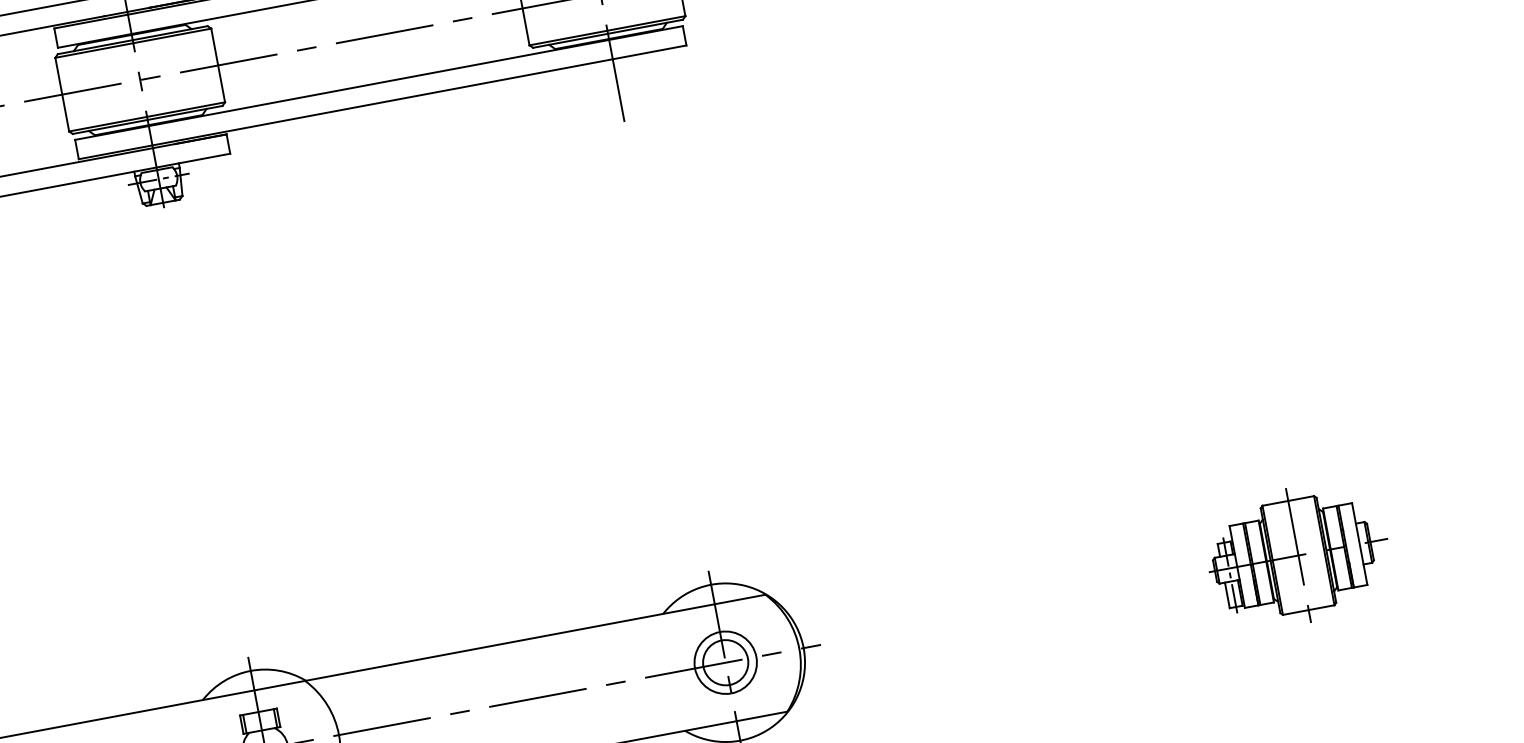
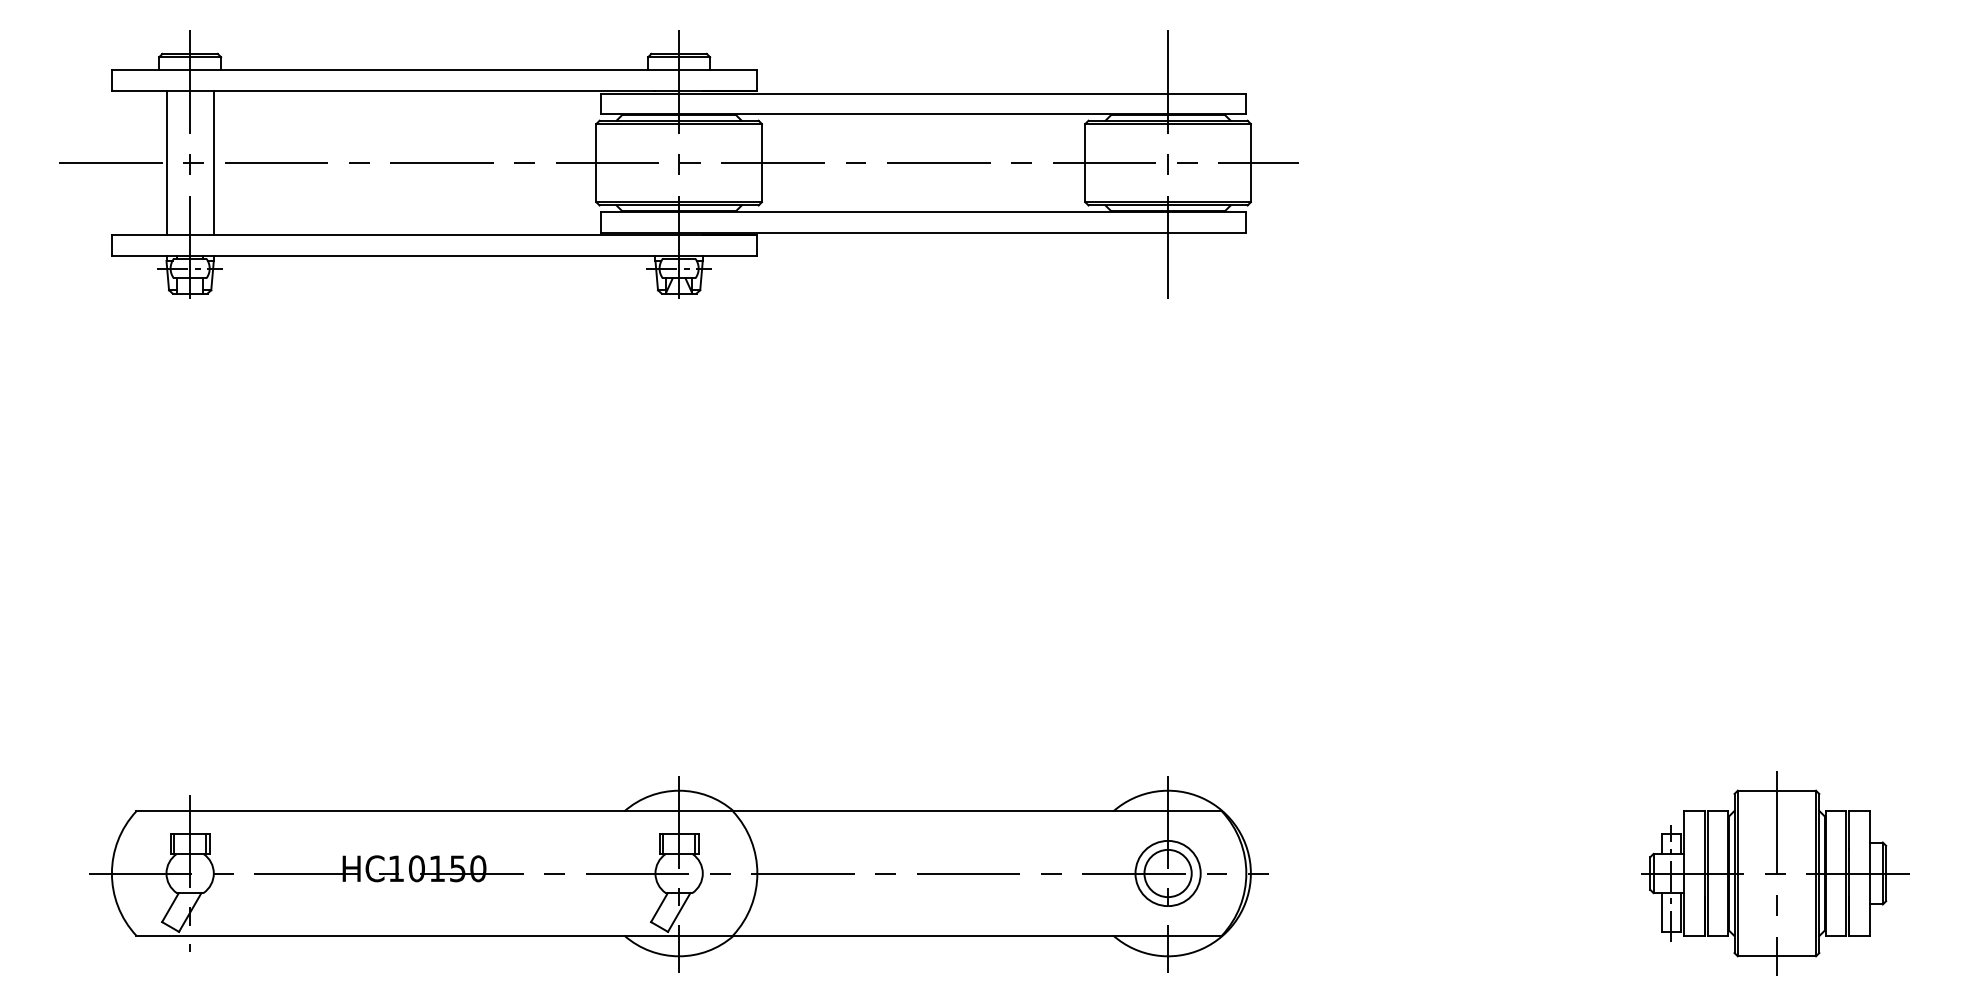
part: (1297, 555) -> (1775, 873), size x1.43

